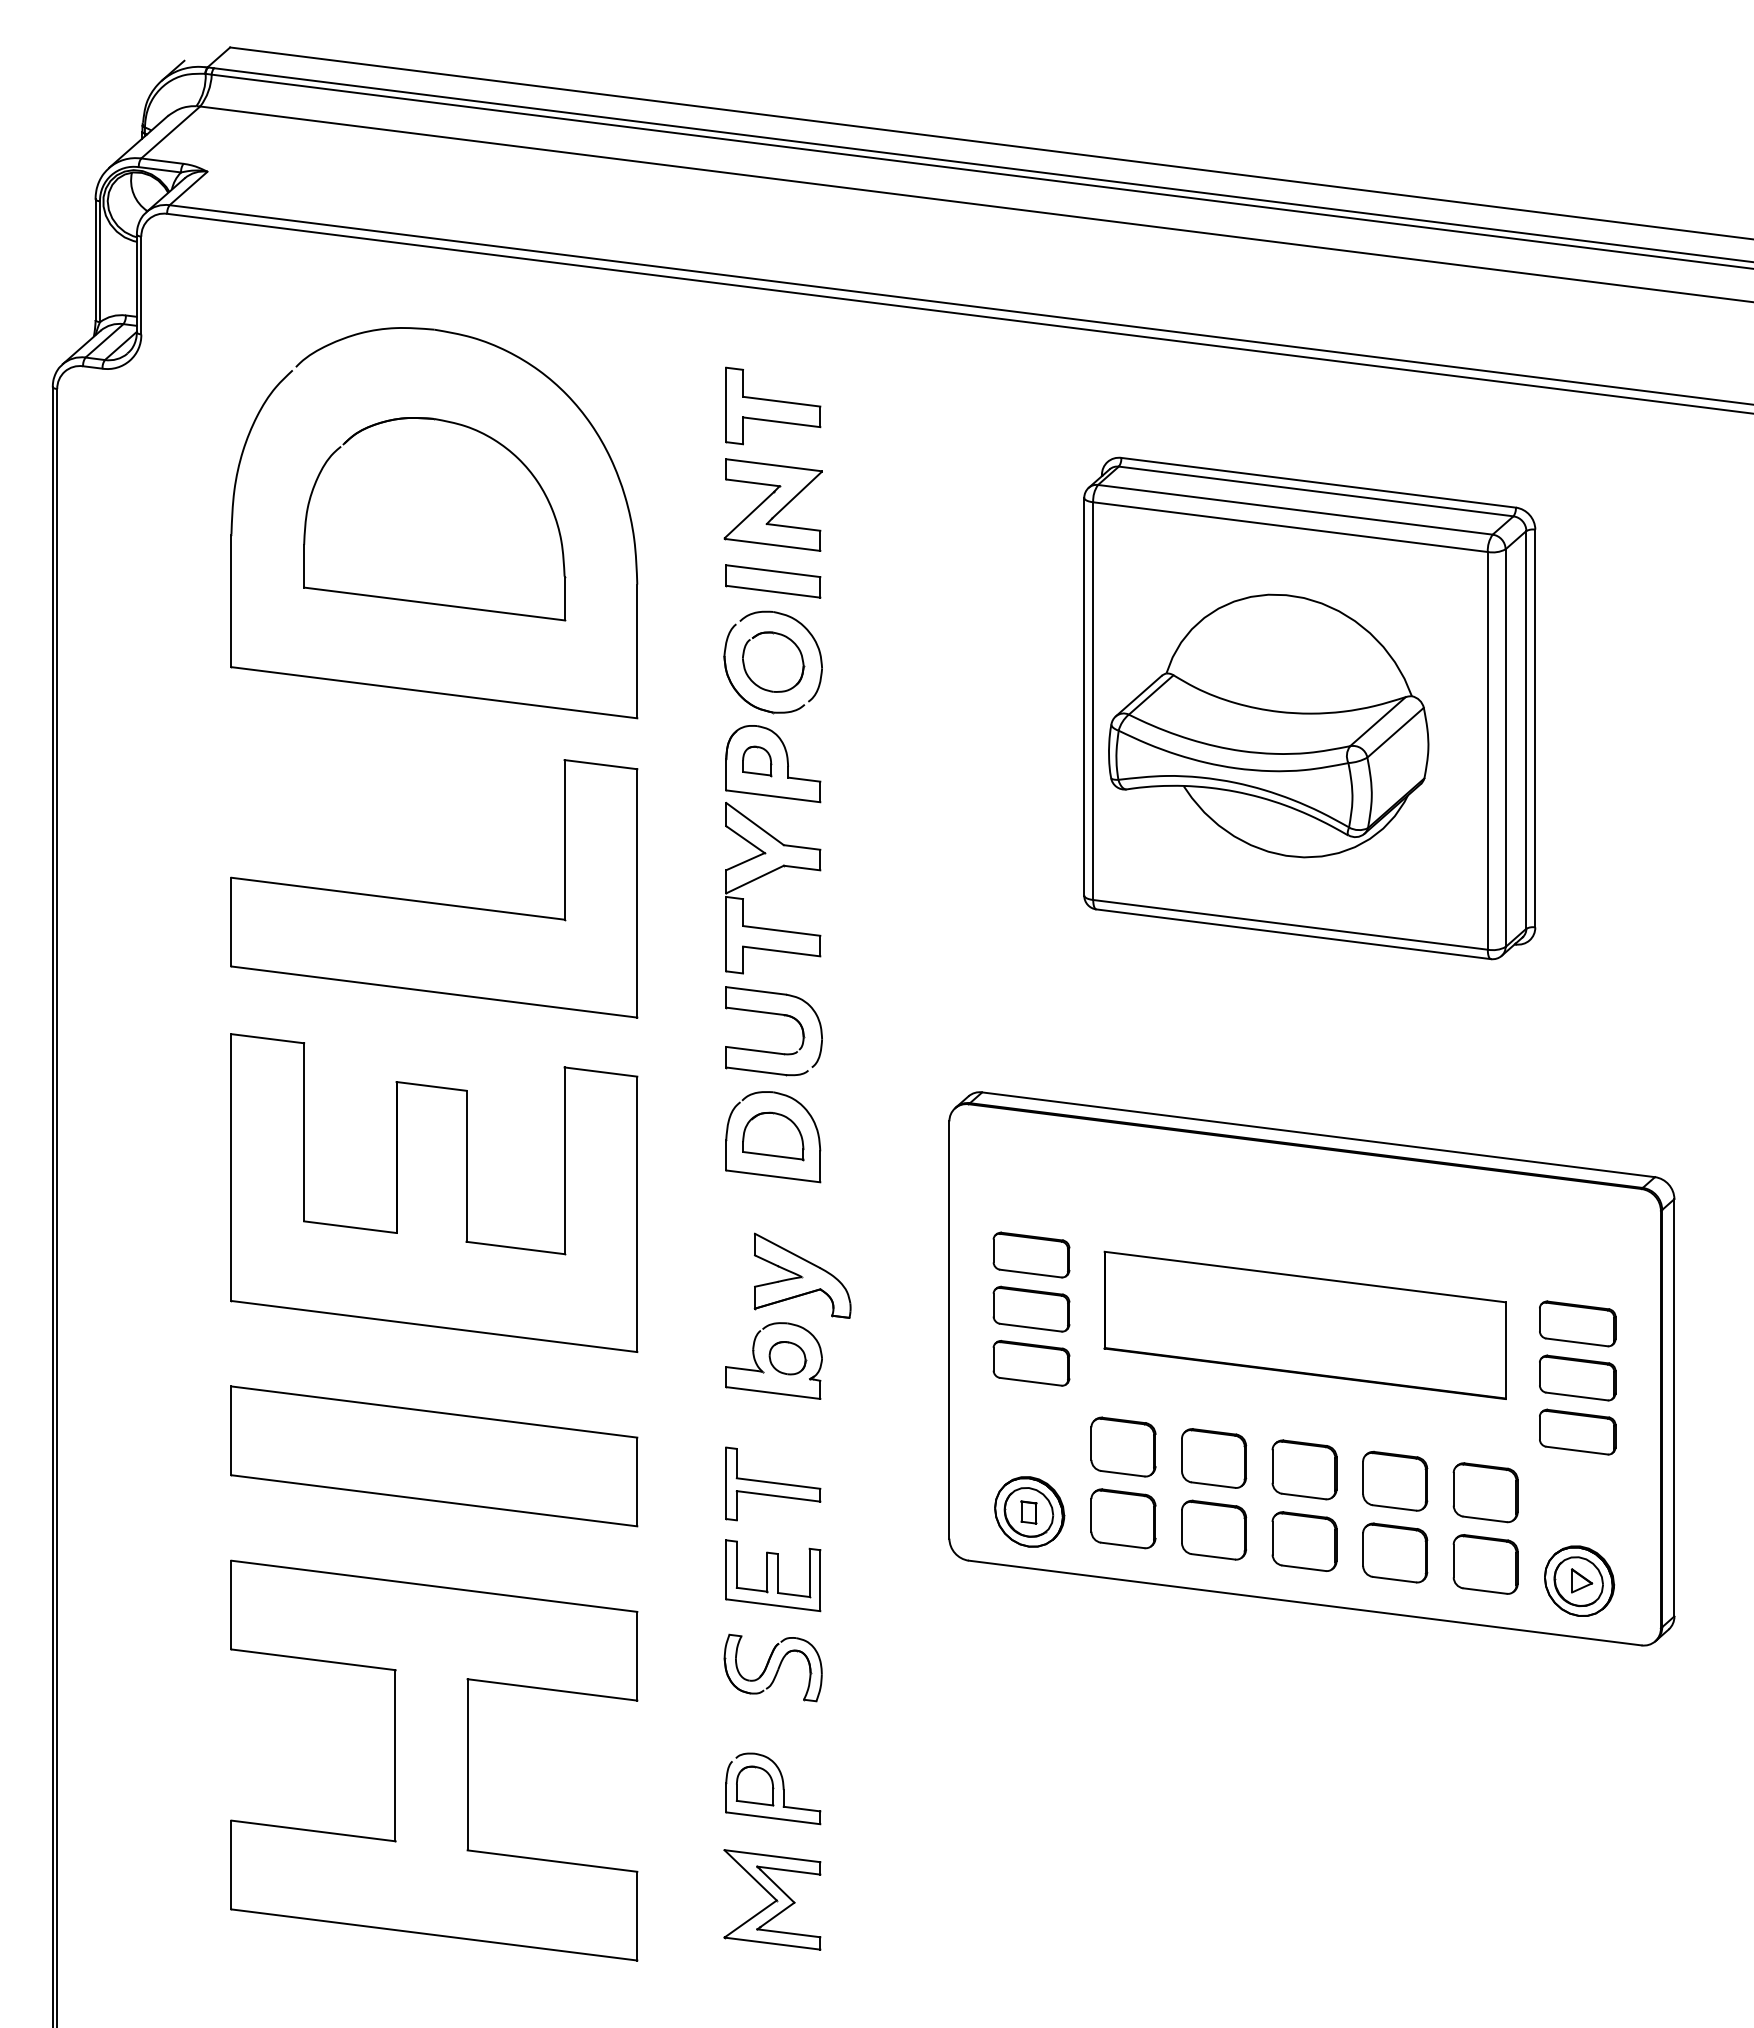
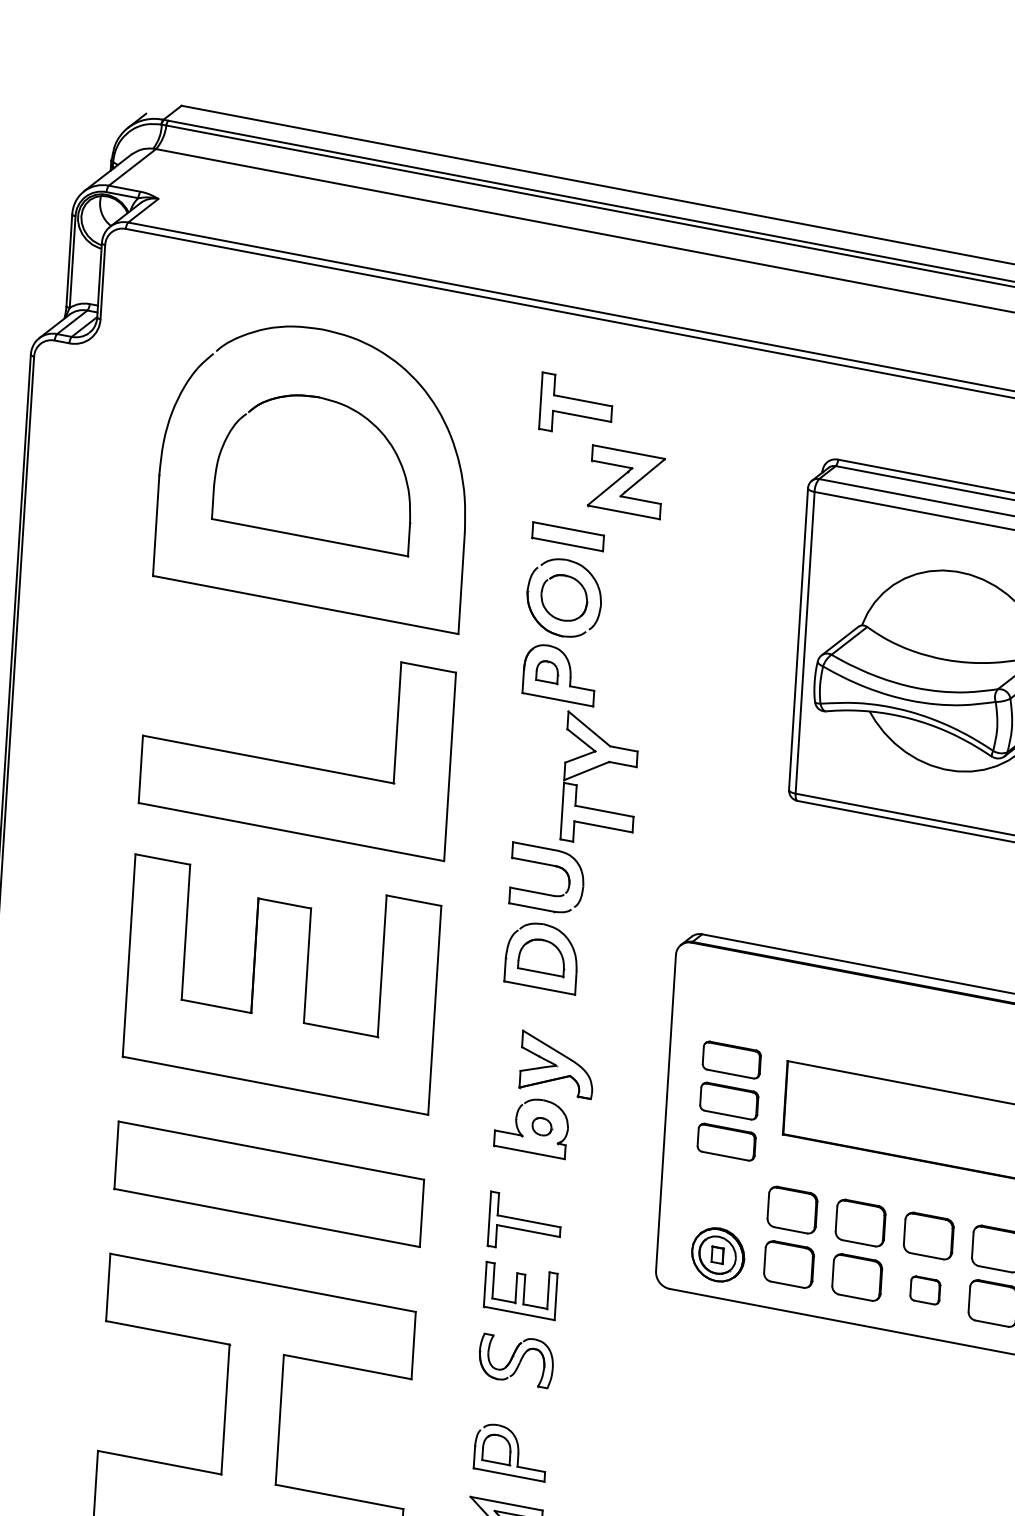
part: (772, 504) -> (625, 481), moved
part: (766, 875) -> (595, 768), moved
part: (787, 1358) -> (541, 1126), size x0.7
part: (1304, 1541) -> (925, 1290), size x0.6

